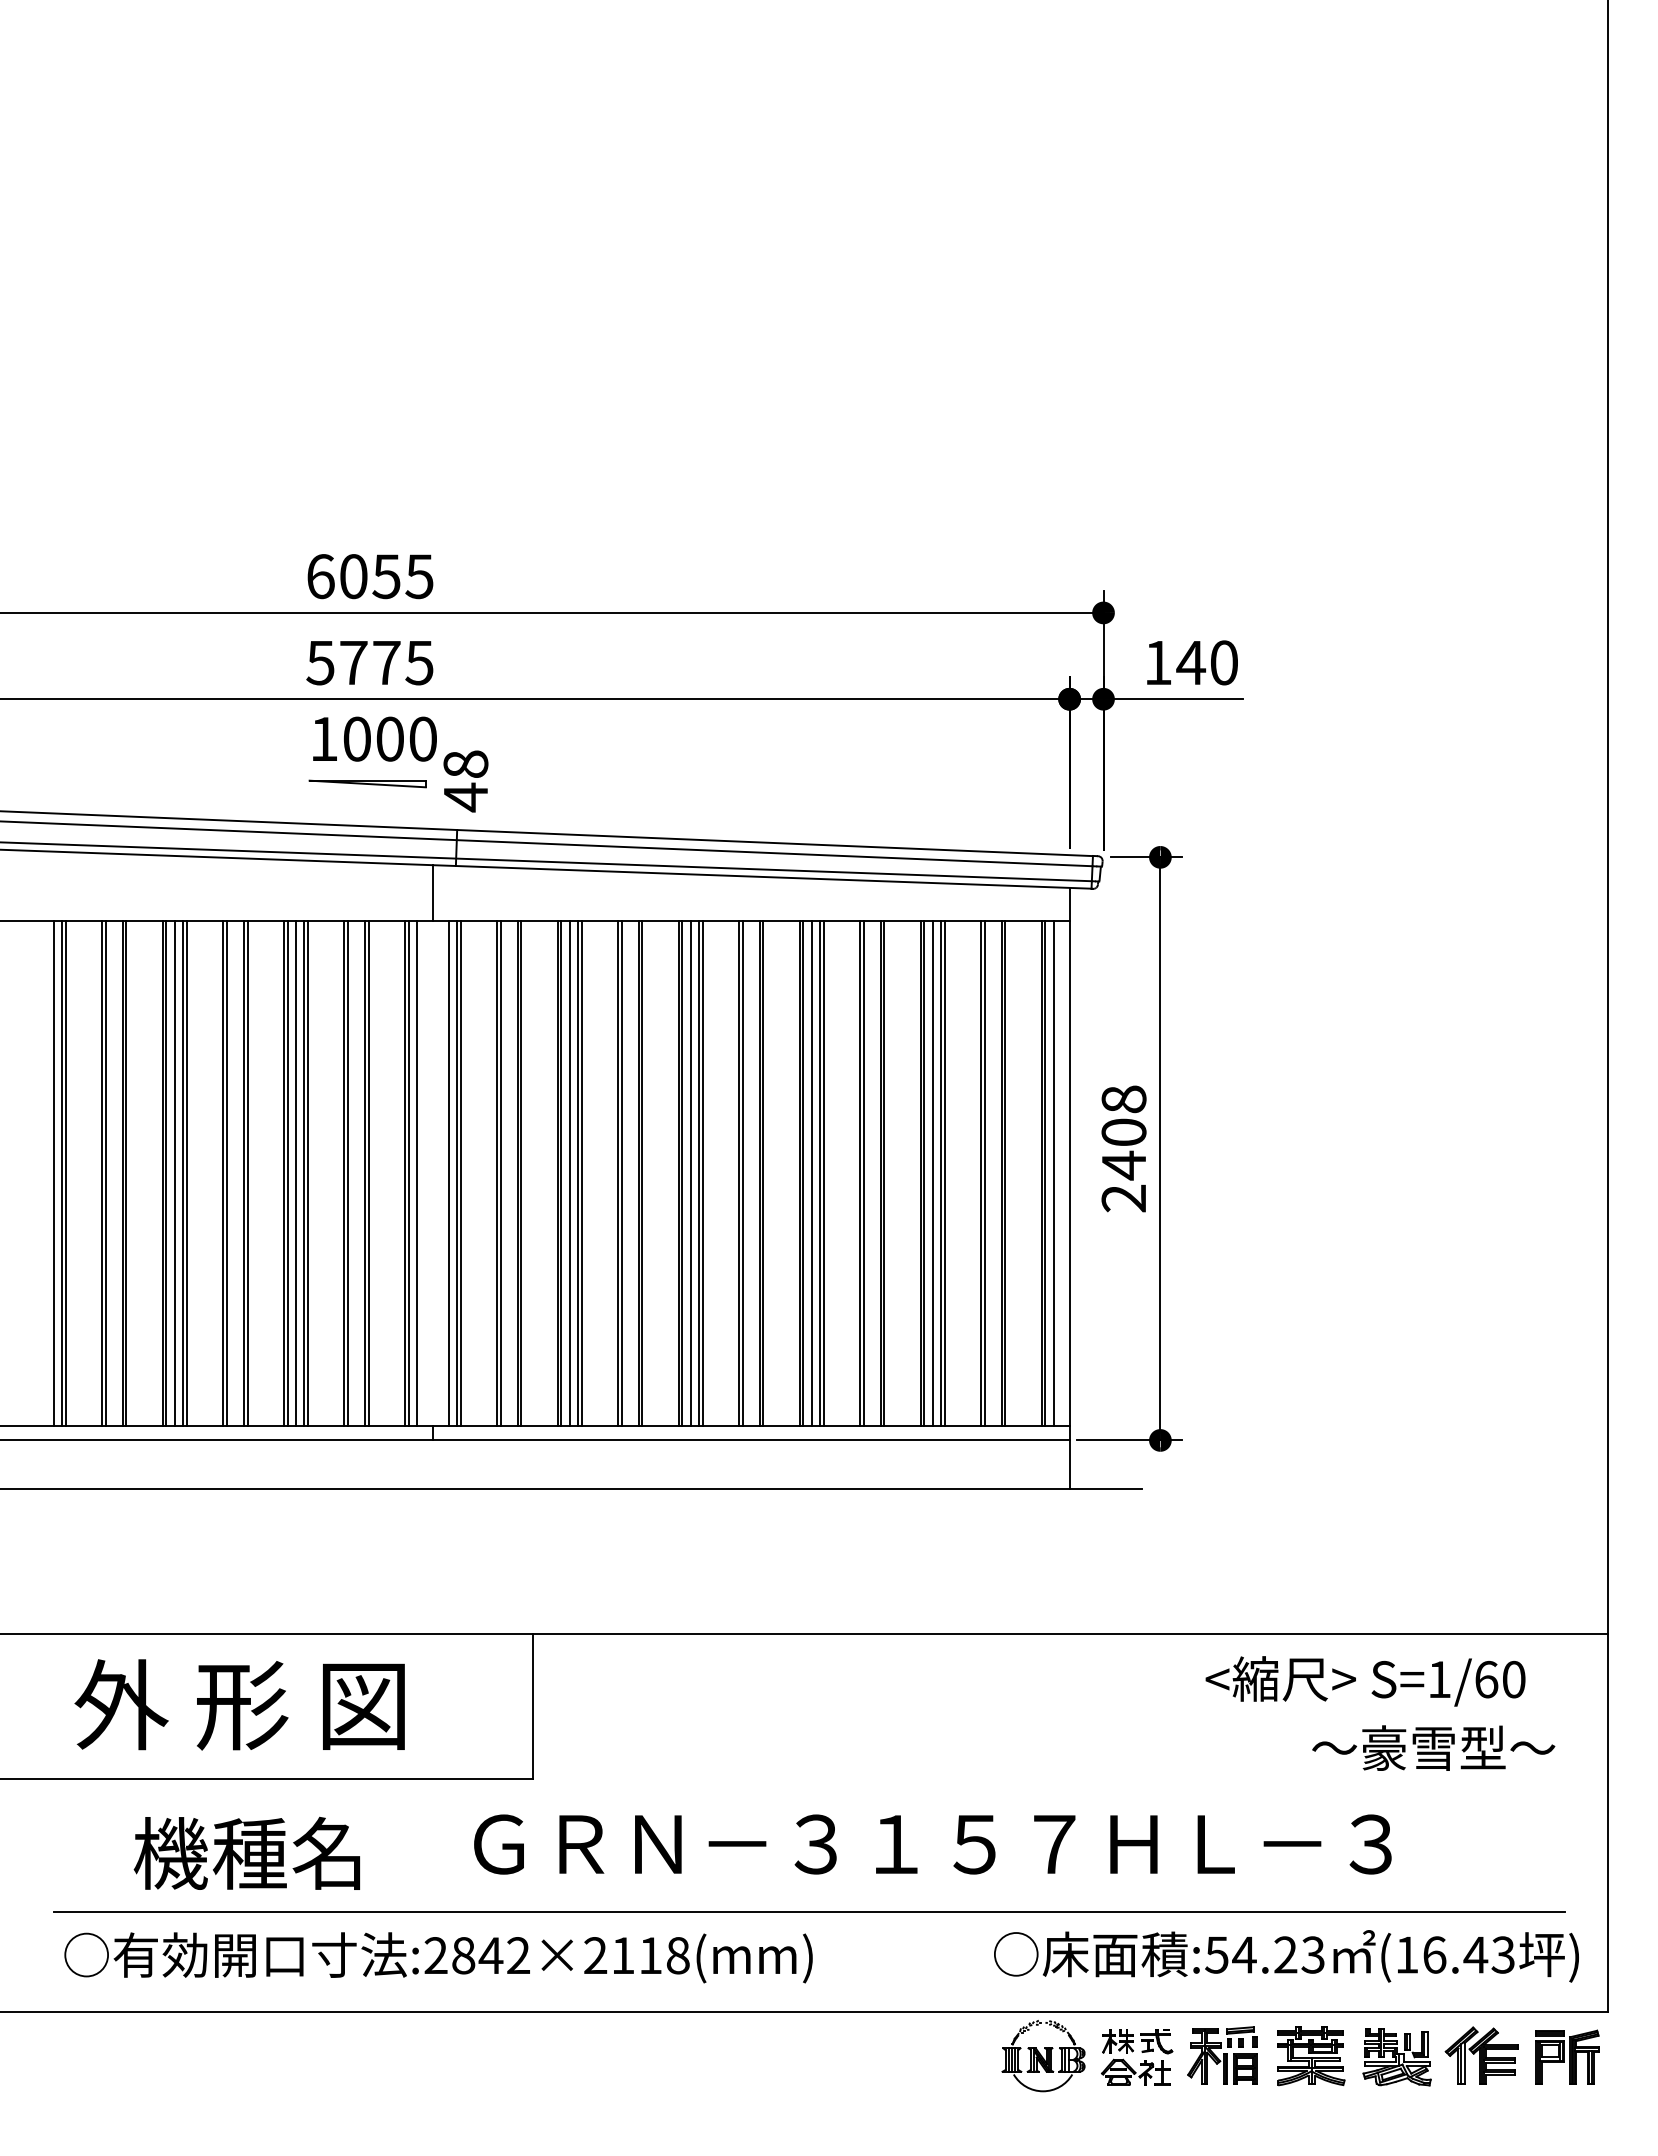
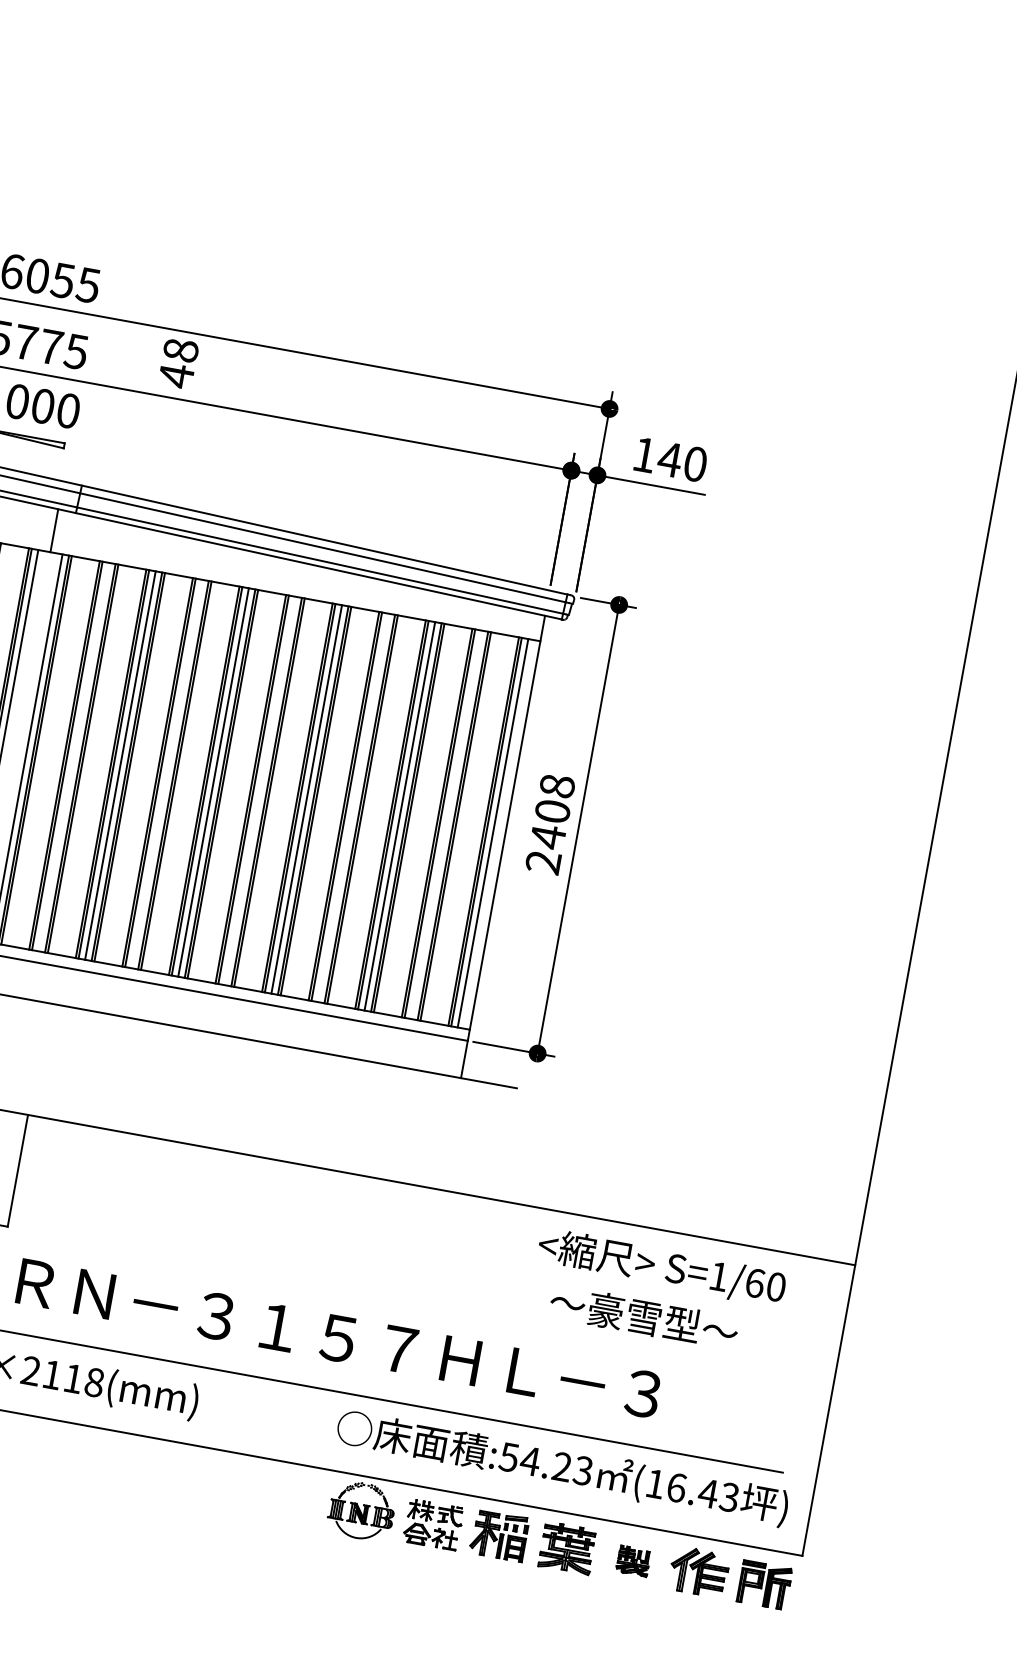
text: (465, 781) -> (178, 363), moved
text: (1433, 1747) -> (644, 1316), moved
part: (1396, 2057) -> (633, 1561), size x0.6

